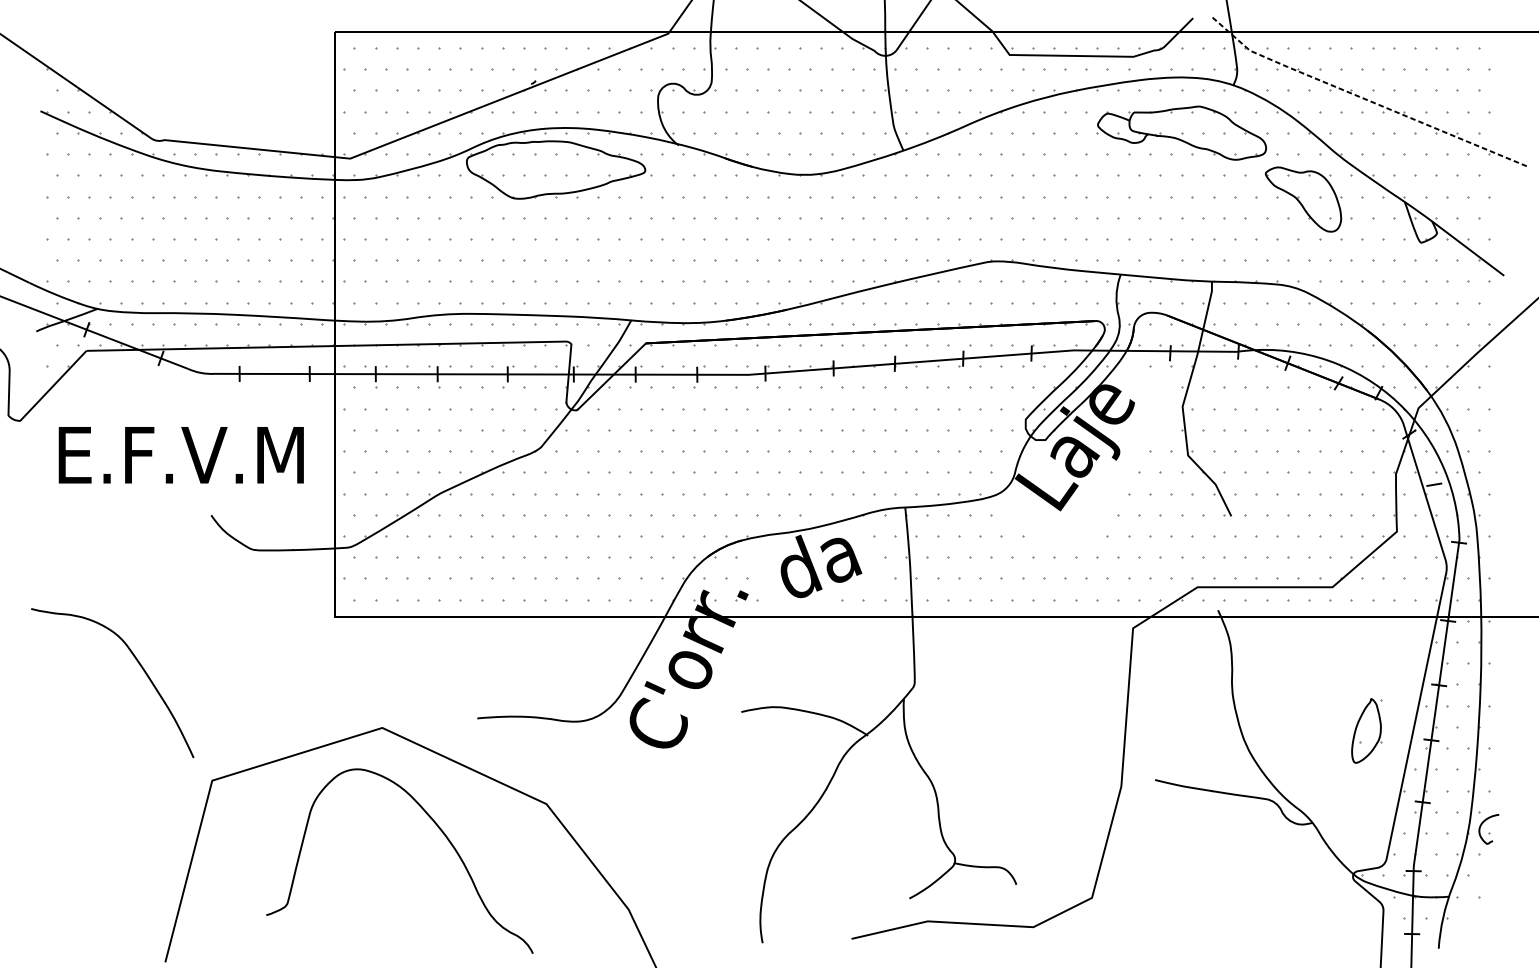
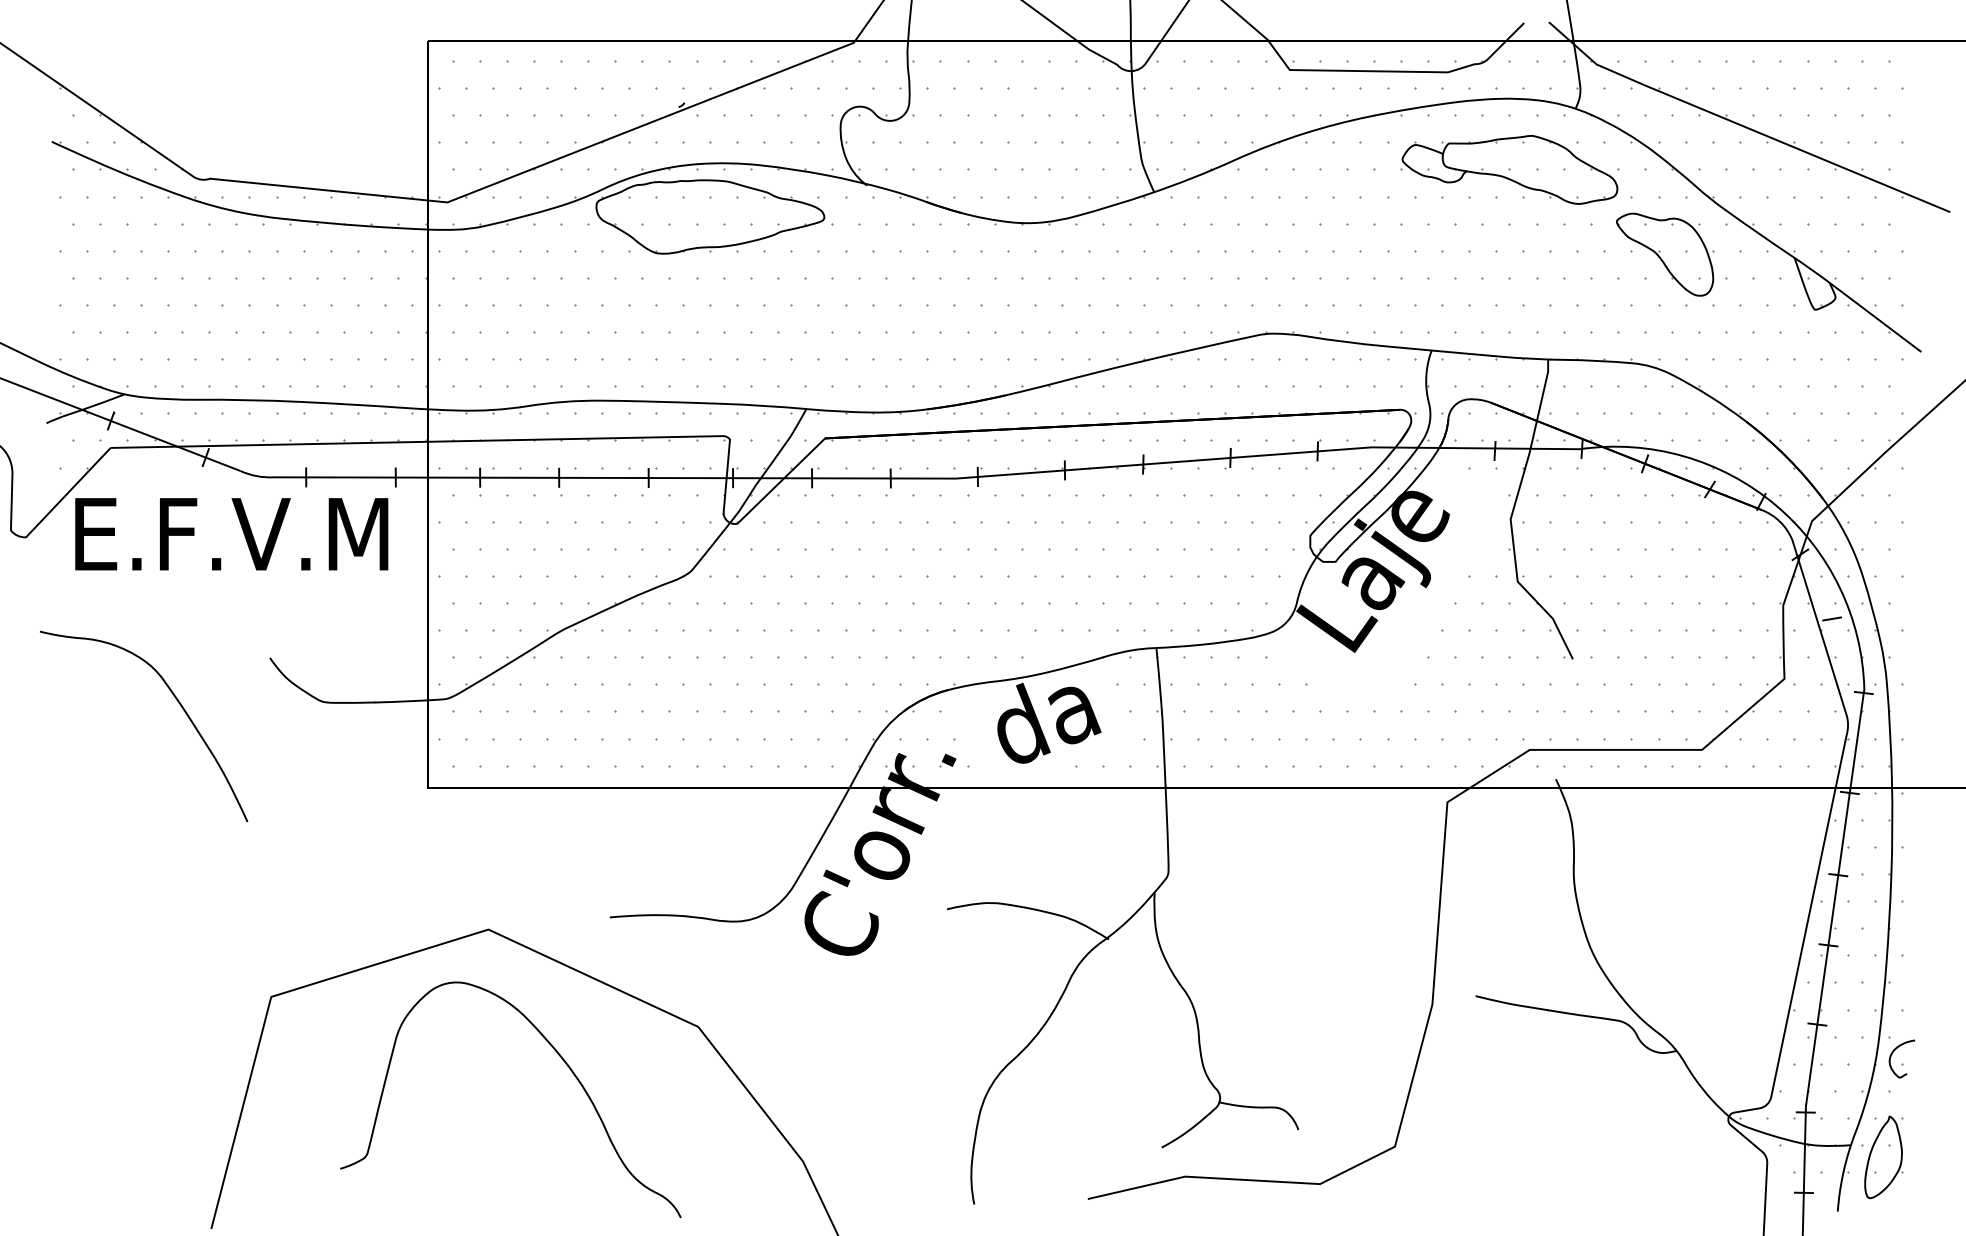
line: (1364, 99) -> (1742, 126), dashed -> solid
text: (181, 455) -> (231, 534), moved
curve: (139, 665) -> (178, 703), moved
part: (1366, 731) -> (1883, 1157), moved

